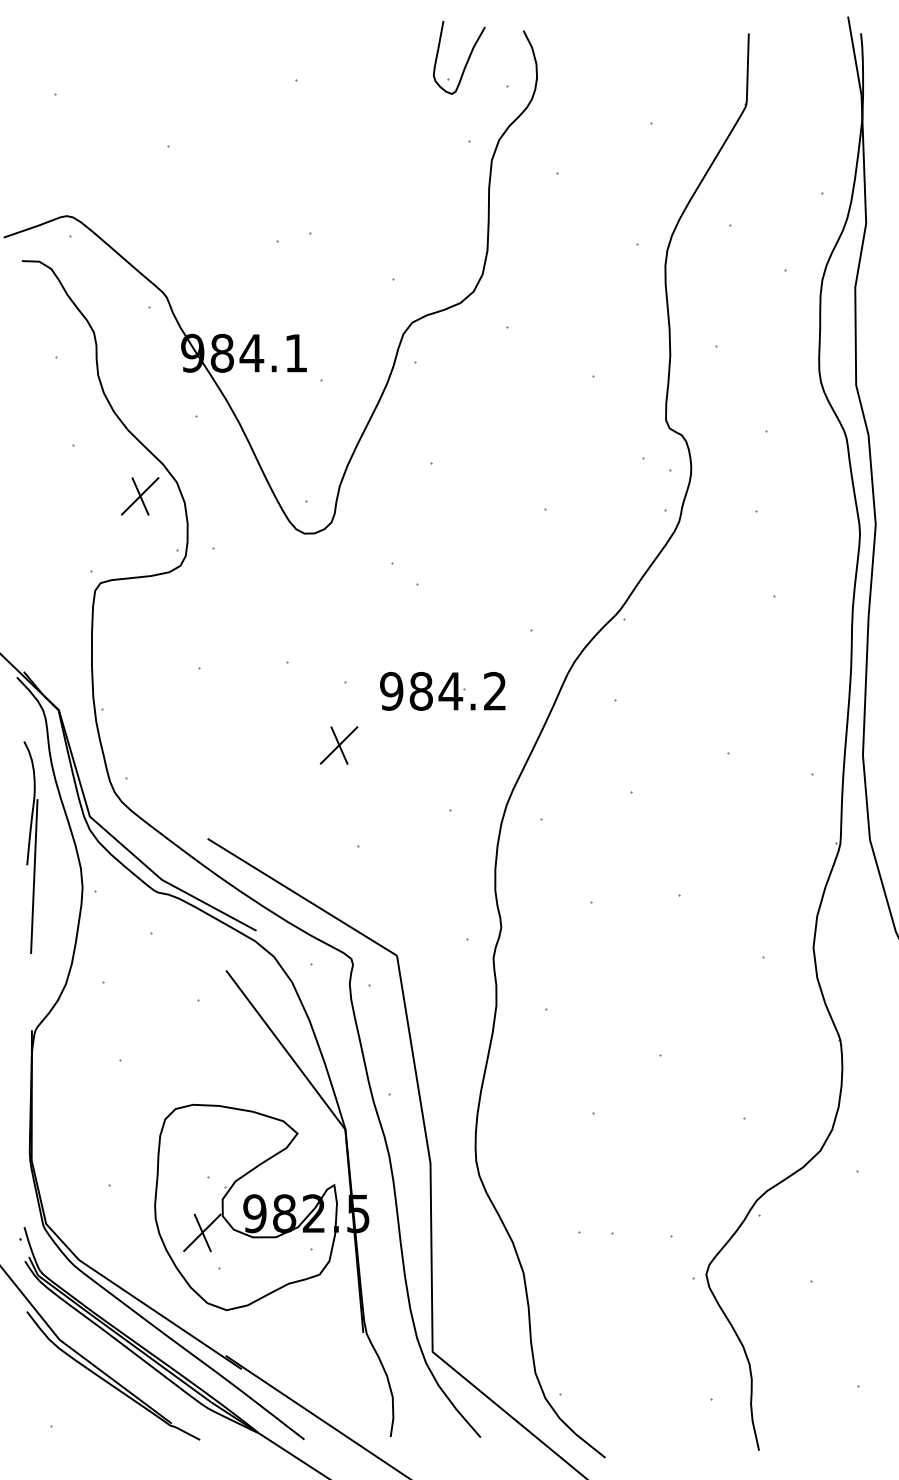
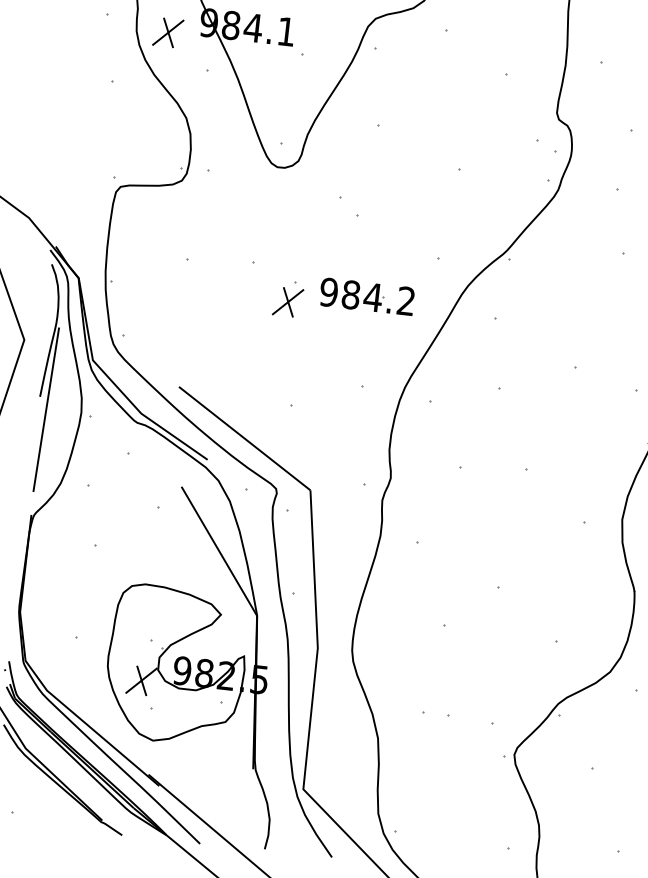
part: (139, 496) -> (167, 32), moved
part: (338, 745) -> (287, 302), moved
part: (30, 847) -> (45, 378), size x1.43

